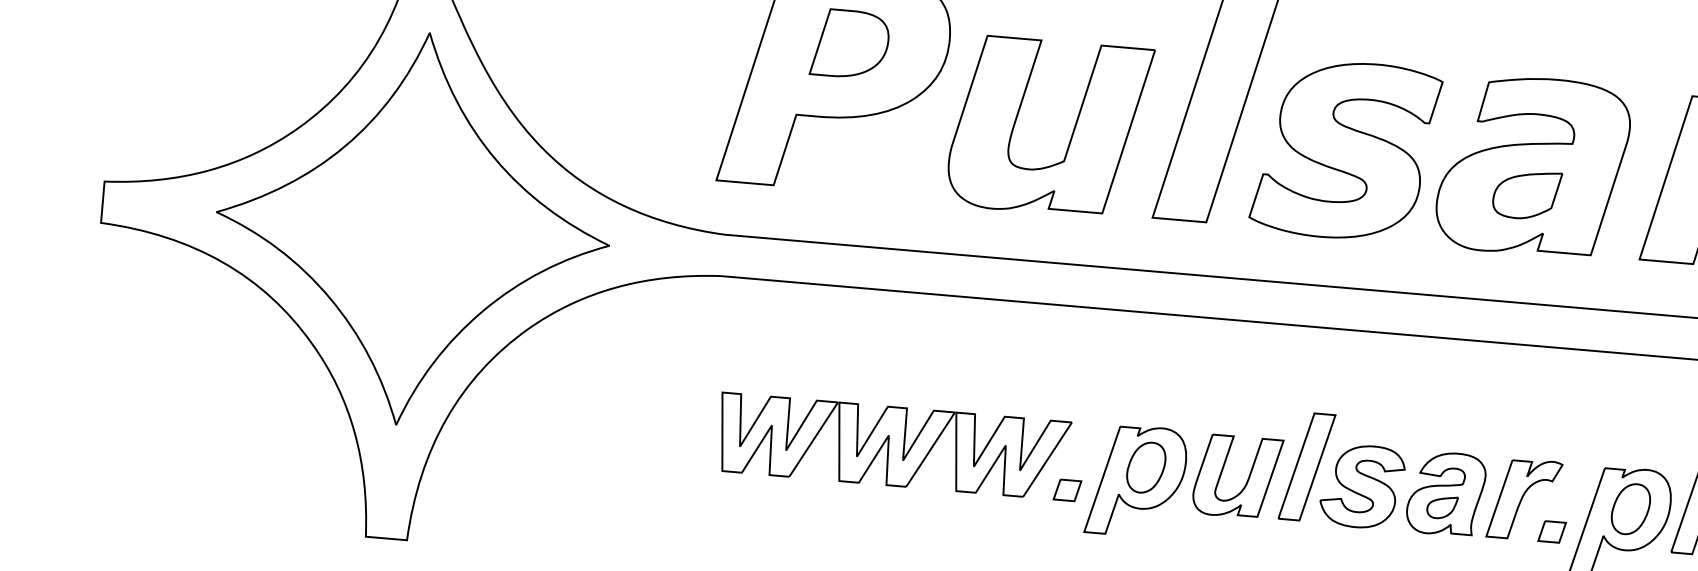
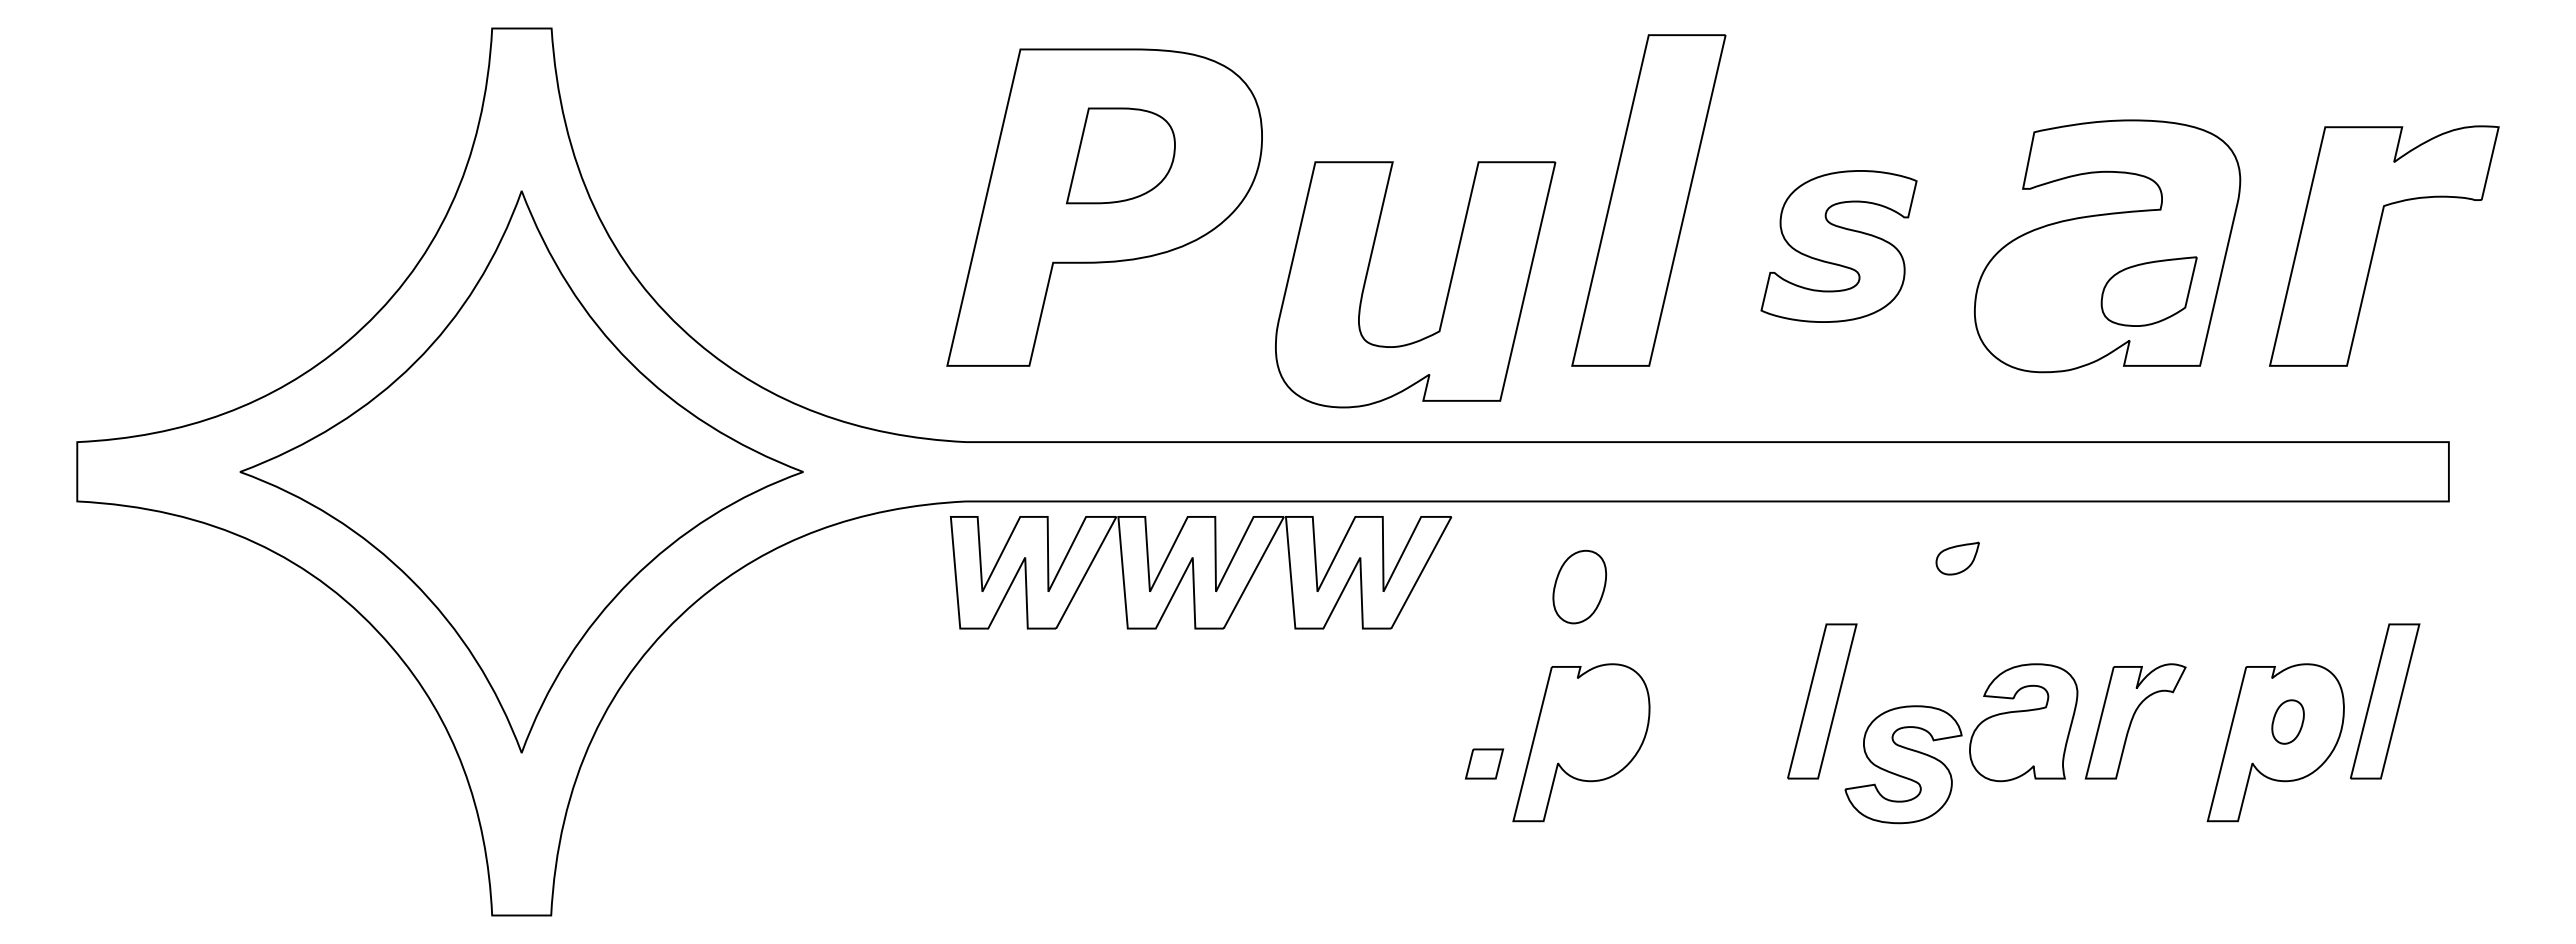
part: (1072, 133) -> (1447, 291), moved
part: (1345, 150) -> (1838, 246), size x0.6
part: (1526, 194) -> (2148, 291), moved
part: (893, 446) -> (1200, 572), moved
part: (1146, 467) -> (1579, 587), moved
part: (1246, 481) -> (1738, 729), removed
part: (1362, 486) -> (1903, 764), moved
part: (1442, 507) -> (1957, 558), moved
part: (1630, 508) -> (2287, 721), size x0.6
part: (1551, 531) -> (2178, 763), removed

